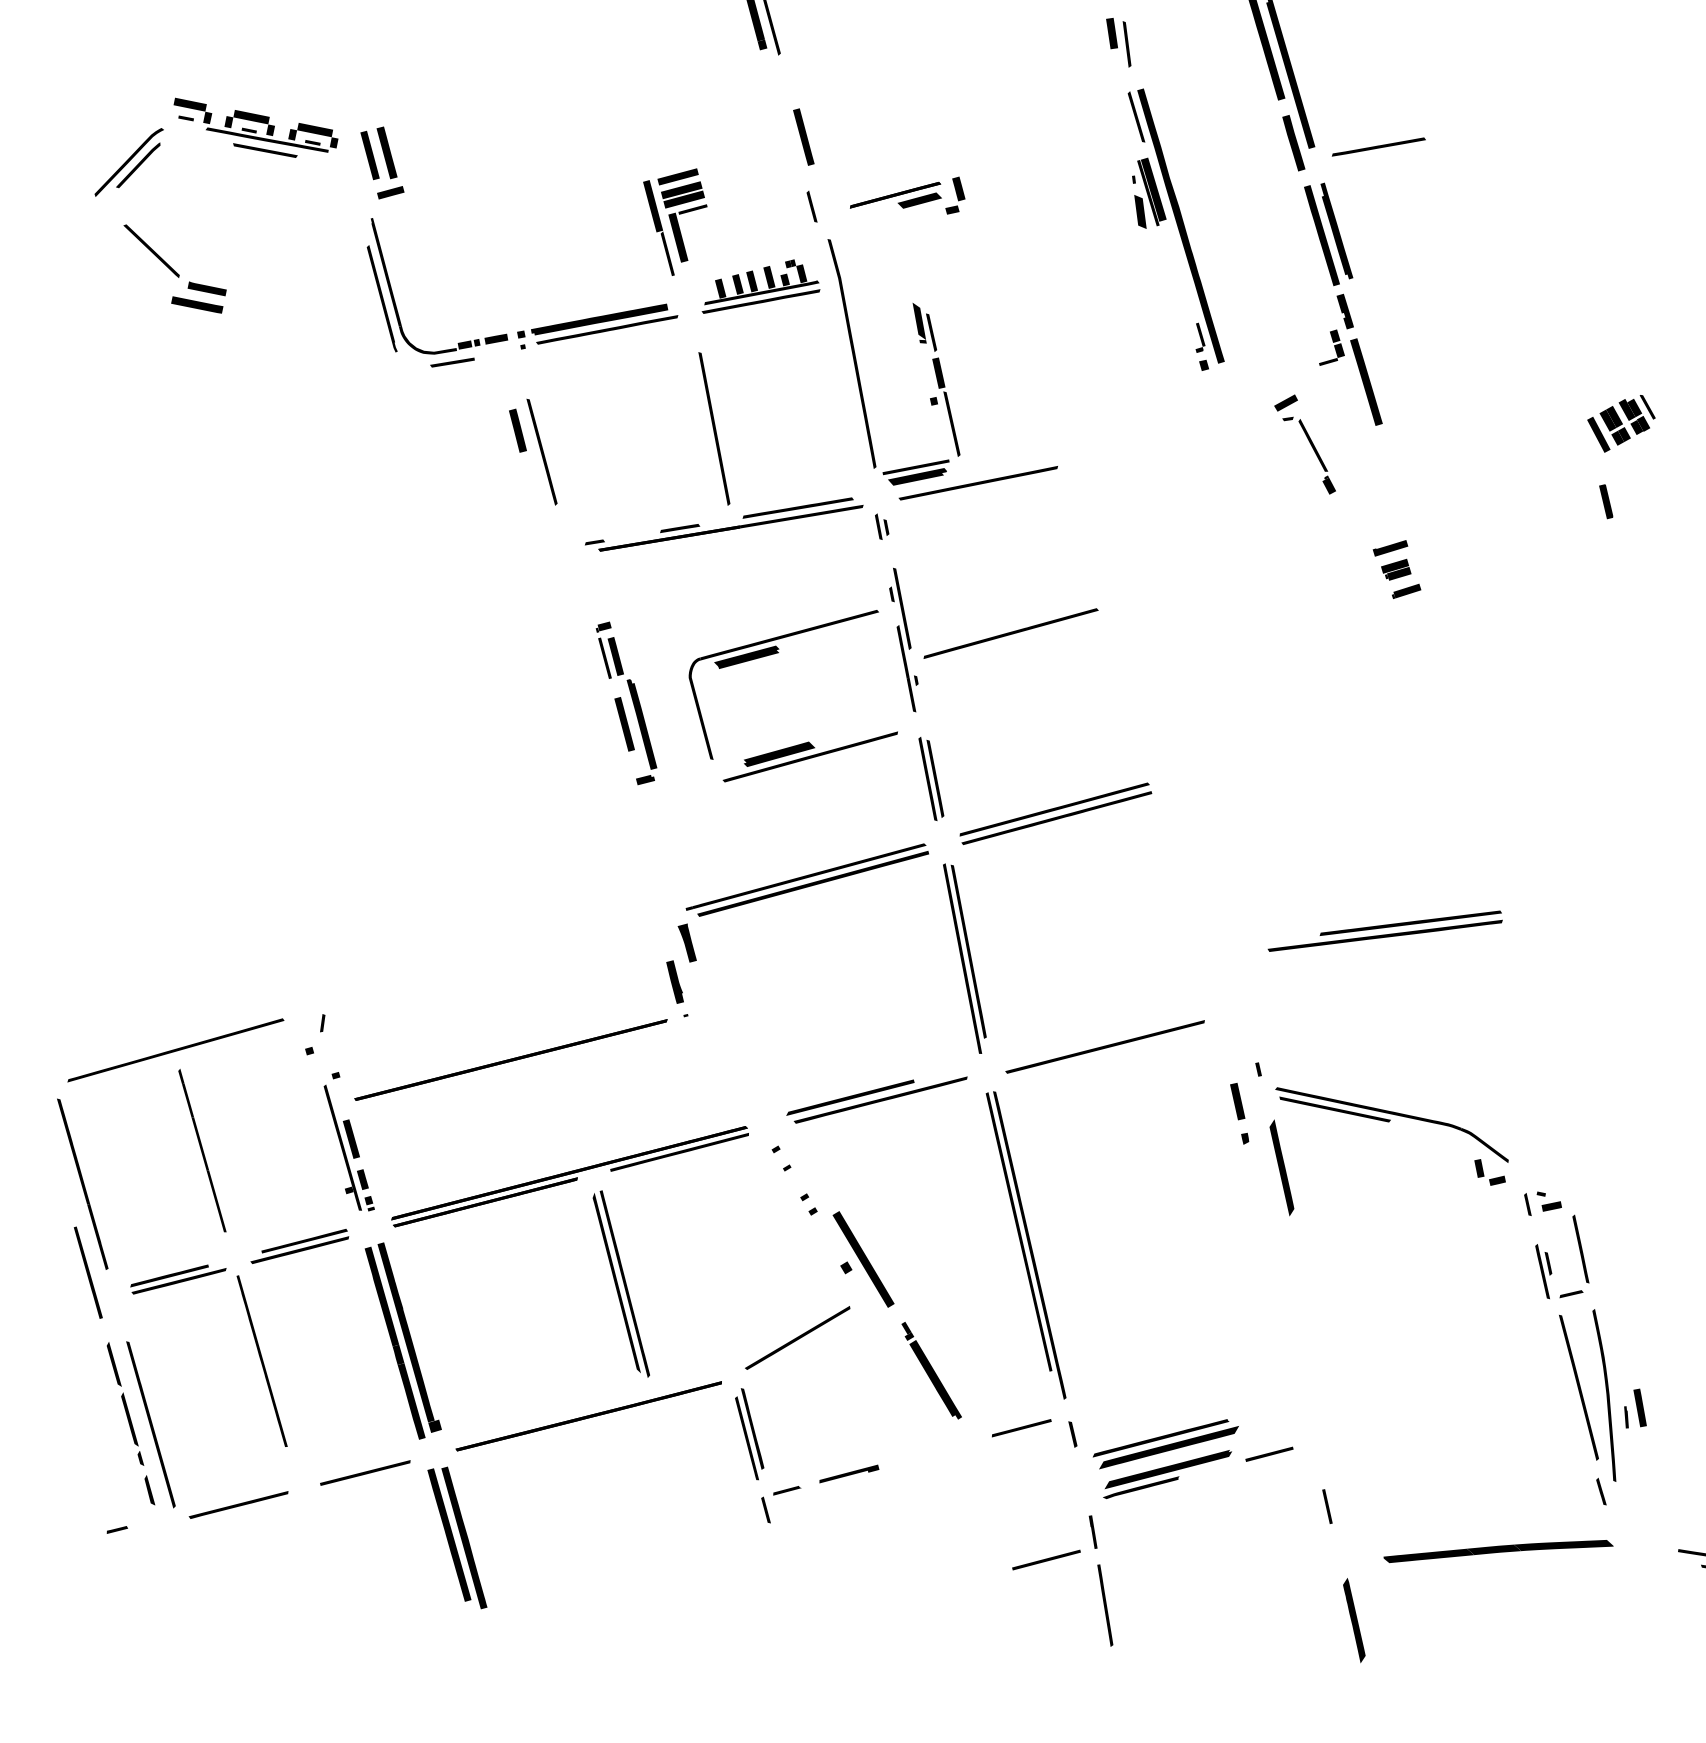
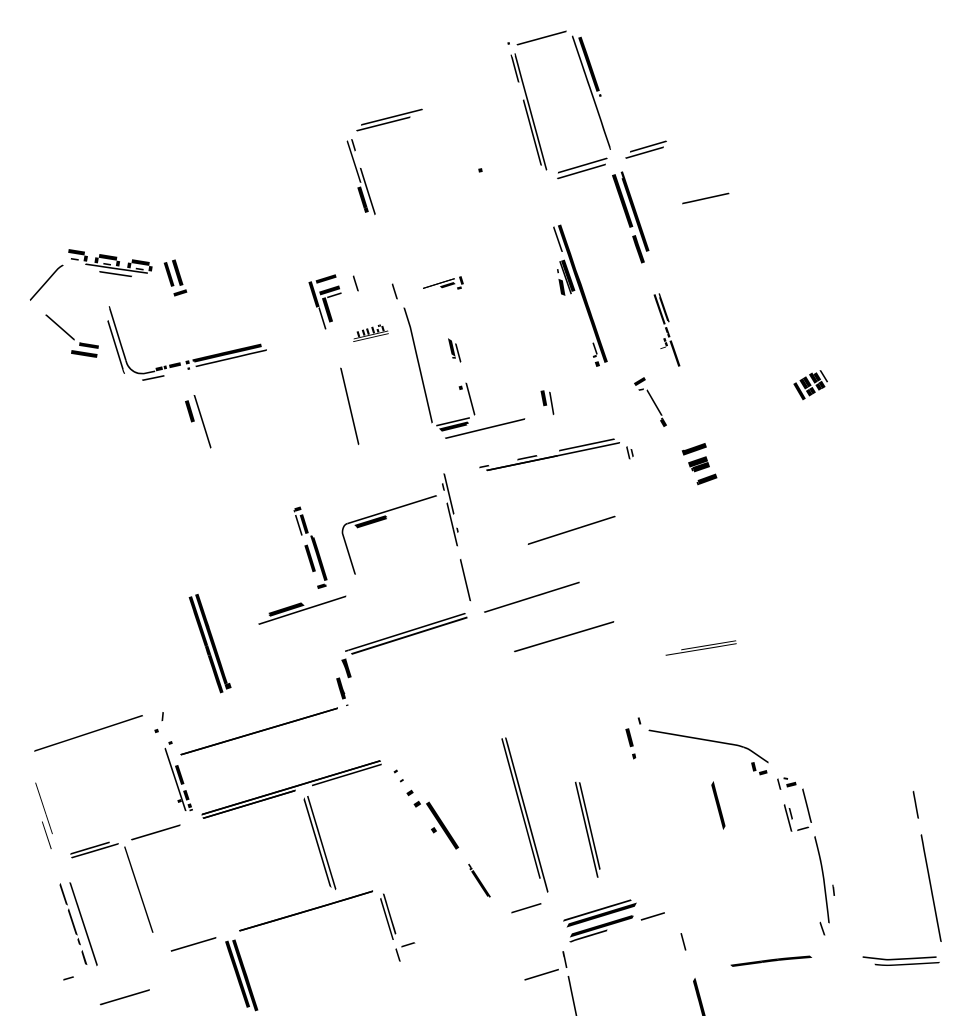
part: (1118, 42) -> (547, 402), moved
line: (804, 135) -> (389, 255), removed
line: (1378, 147) -> (705, 198), moved
fill: (138, 164) -> (51, 283), removed
line: (735, 188) -> (355, 283), added
fill: (680, 189) -> (327, 285), removed
part: (908, 193) -> (443, 282), size x0.7
part: (761, 285) -> (370, 332), size x0.6
part: (1342, 302) -> (666, 329), size x0.6
part: (519, 330) -> (186, 360), moved
fill: (938, 373) -> (462, 373), removed
part: (534, 451) -> (198, 421), moved
fill: (1605, 502) -> (804, 425), removed
part: (737, 524) -> (556, 454), moved
part: (1396, 568) -> (699, 463), size x1.4
line: (1010, 631) -> (571, 529), moved
part: (810, 755) -> (302, 609), moved
fill: (933, 778) -> (468, 579), removed
fill: (1054, 808) -> (530, 592), removed
part: (1384, 930) -> (700, 647), size x0.6
part: (964, 958) -> (587, 829), moved
line: (1106, 1046) -> (564, 636), moved
part: (875, 1098) -> (445, 743), removed
fill: (1333, 1108) -> (678, 739), removed
line: (201, 1149) -> (103, 783), removed
line: (1282, 1167) -> (718, 805), moved
part: (808, 1203) -> (413, 798), size x1.6
part: (80, 1208) -> (43, 815), size x0.6
fill: (303, 1240) -> (157, 827), removed
line: (797, 1337) -> (410, 866), removed
part: (401, 1340) -> (209, 643), moved
part: (931, 1370) -> (479, 880), size x0.7
fill: (1578, 1388) -> (808, 876), removed
fill: (1640, 1408) -> (840, 885), removed
line: (1072, 1432) -> (552, 909), removed
fill: (849, 1472) -> (439, 934), removed
line: (238, 1505) -> (124, 997), moved
part: (1498, 1552) -> (771, 961), size x0.7

